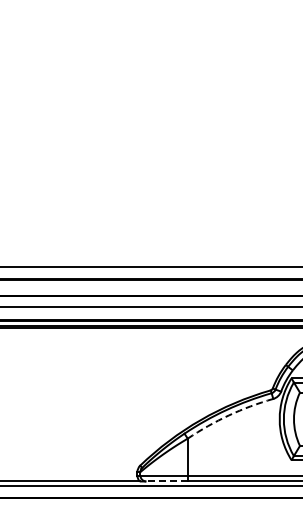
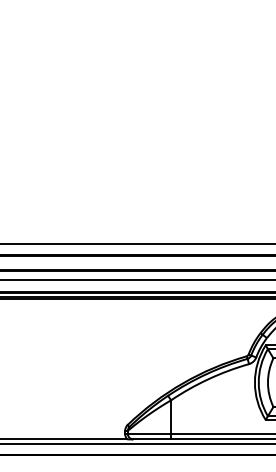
arc: (228, 415) -> (208, 379), dashed -> solid
line: (167, 481) -> (152, 439), dashed -> solid

